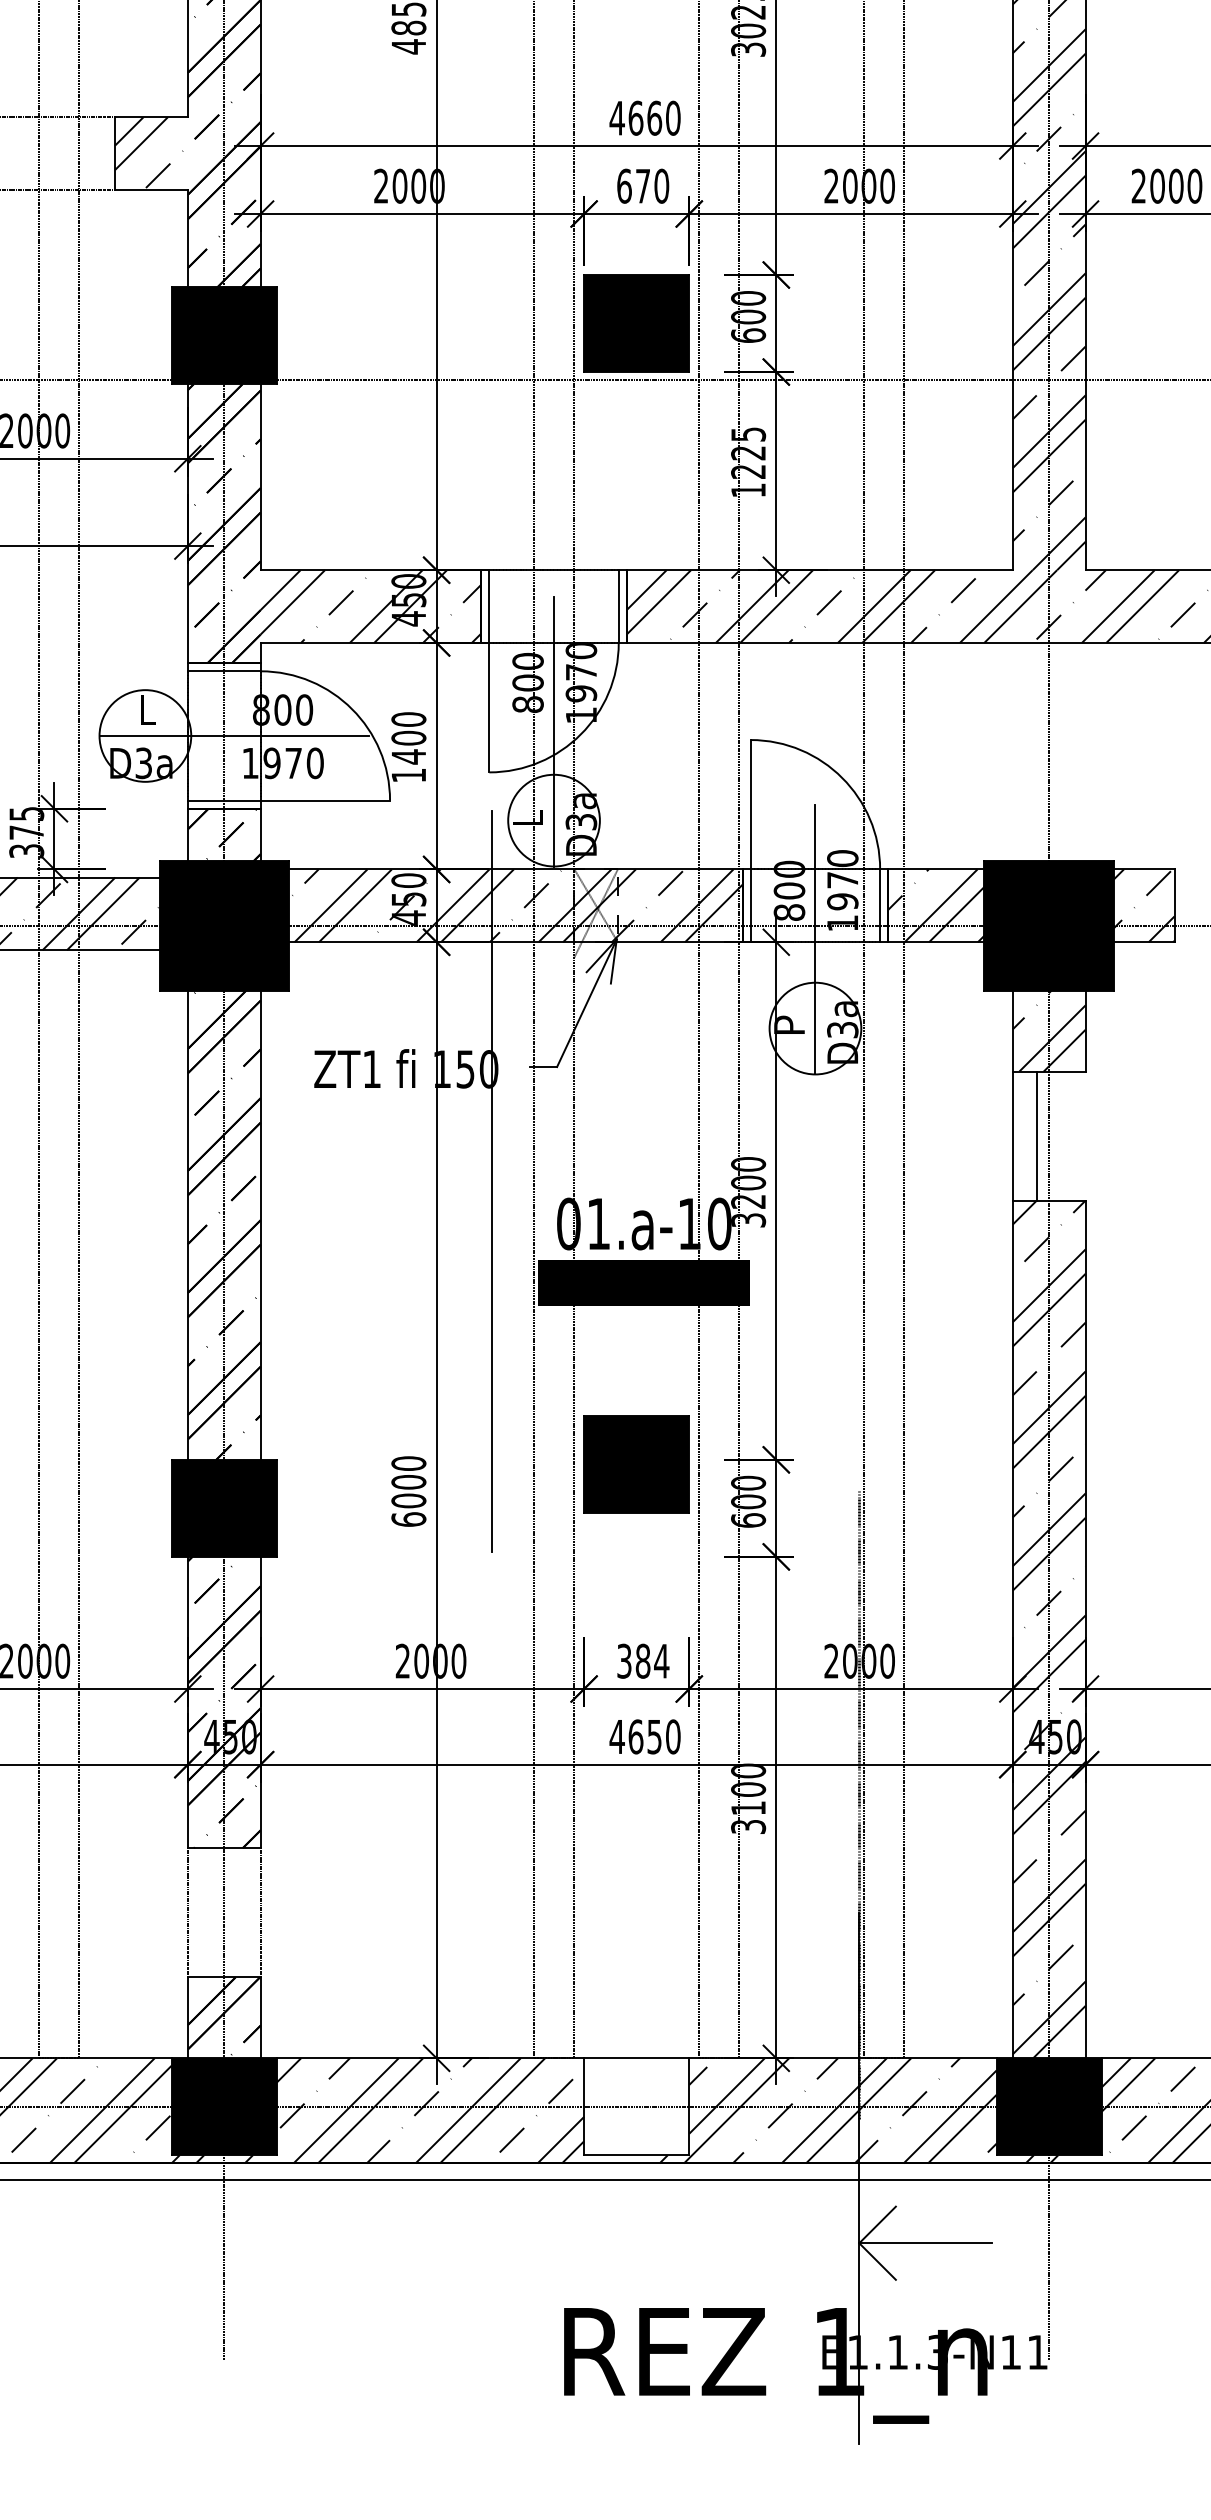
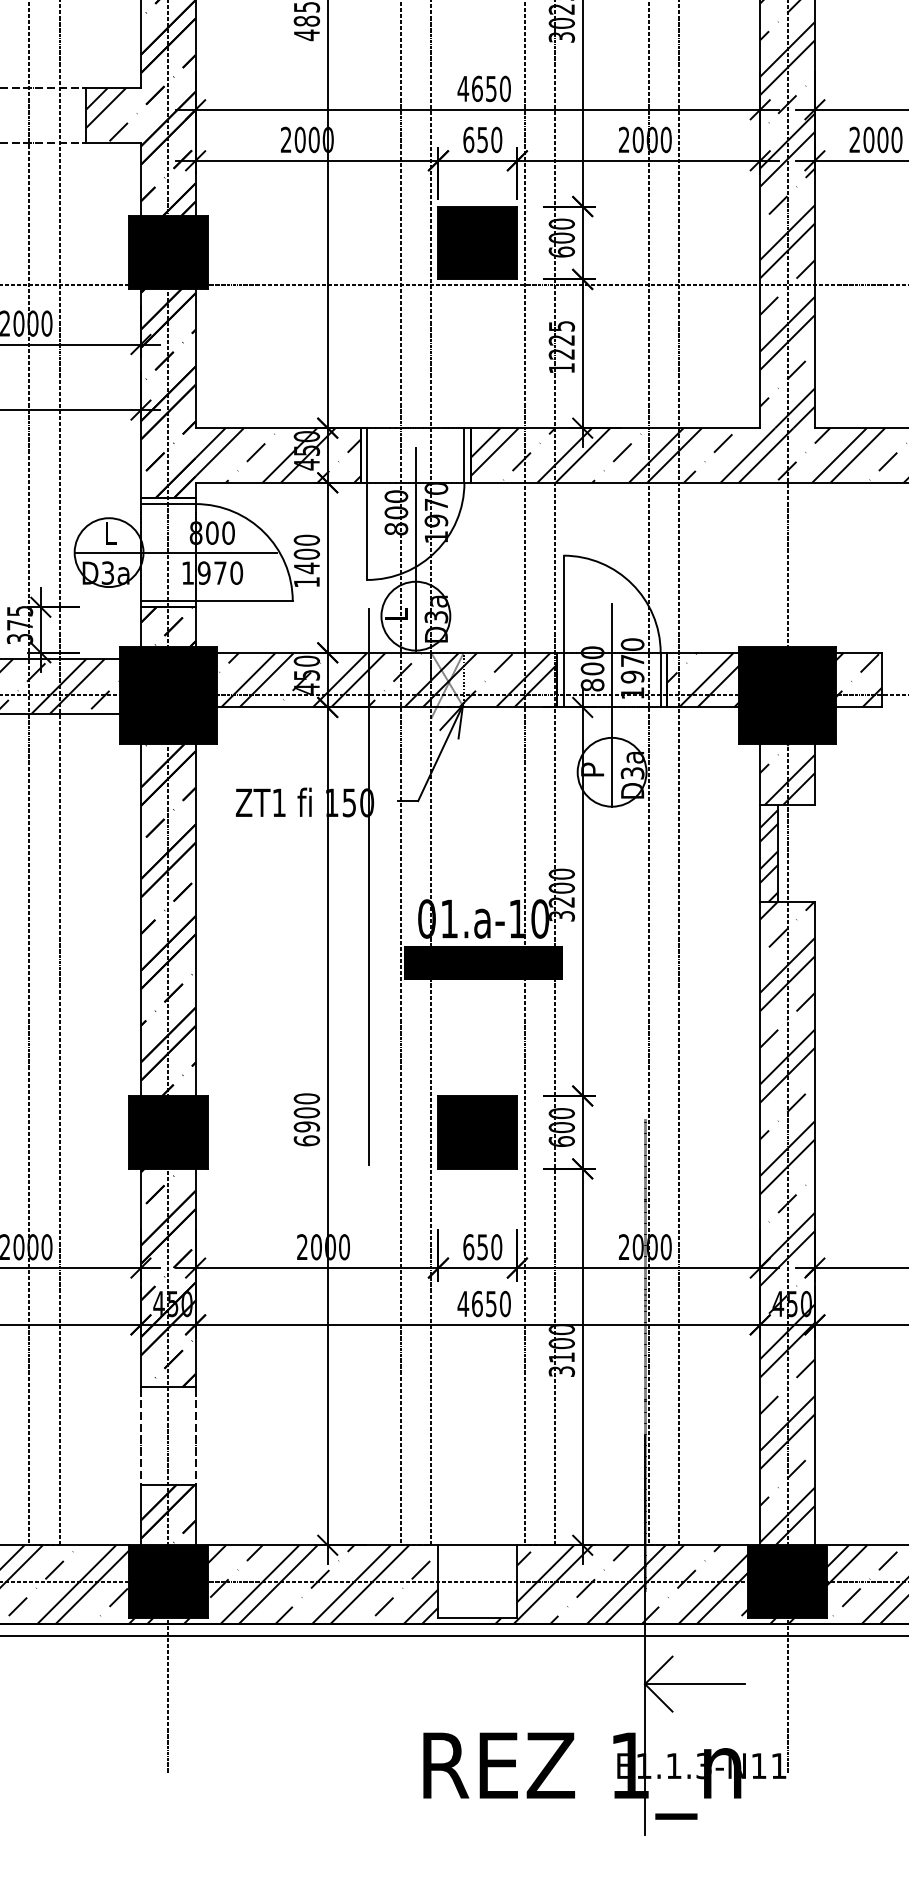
text: (654, 117) -> (491, 88), 4660 -> 4650
text: (642, 186) -> (482, 140), 670 -> 650
hatch: (1024, 1139) -> (769, 855), added
part: (636, 1464) -> (477, 1132), moved
text: (408, 1500) -> (306, 1126), 6000 -> 6900
text: (643, 1660) -> (483, 1246), 384 -> 650

